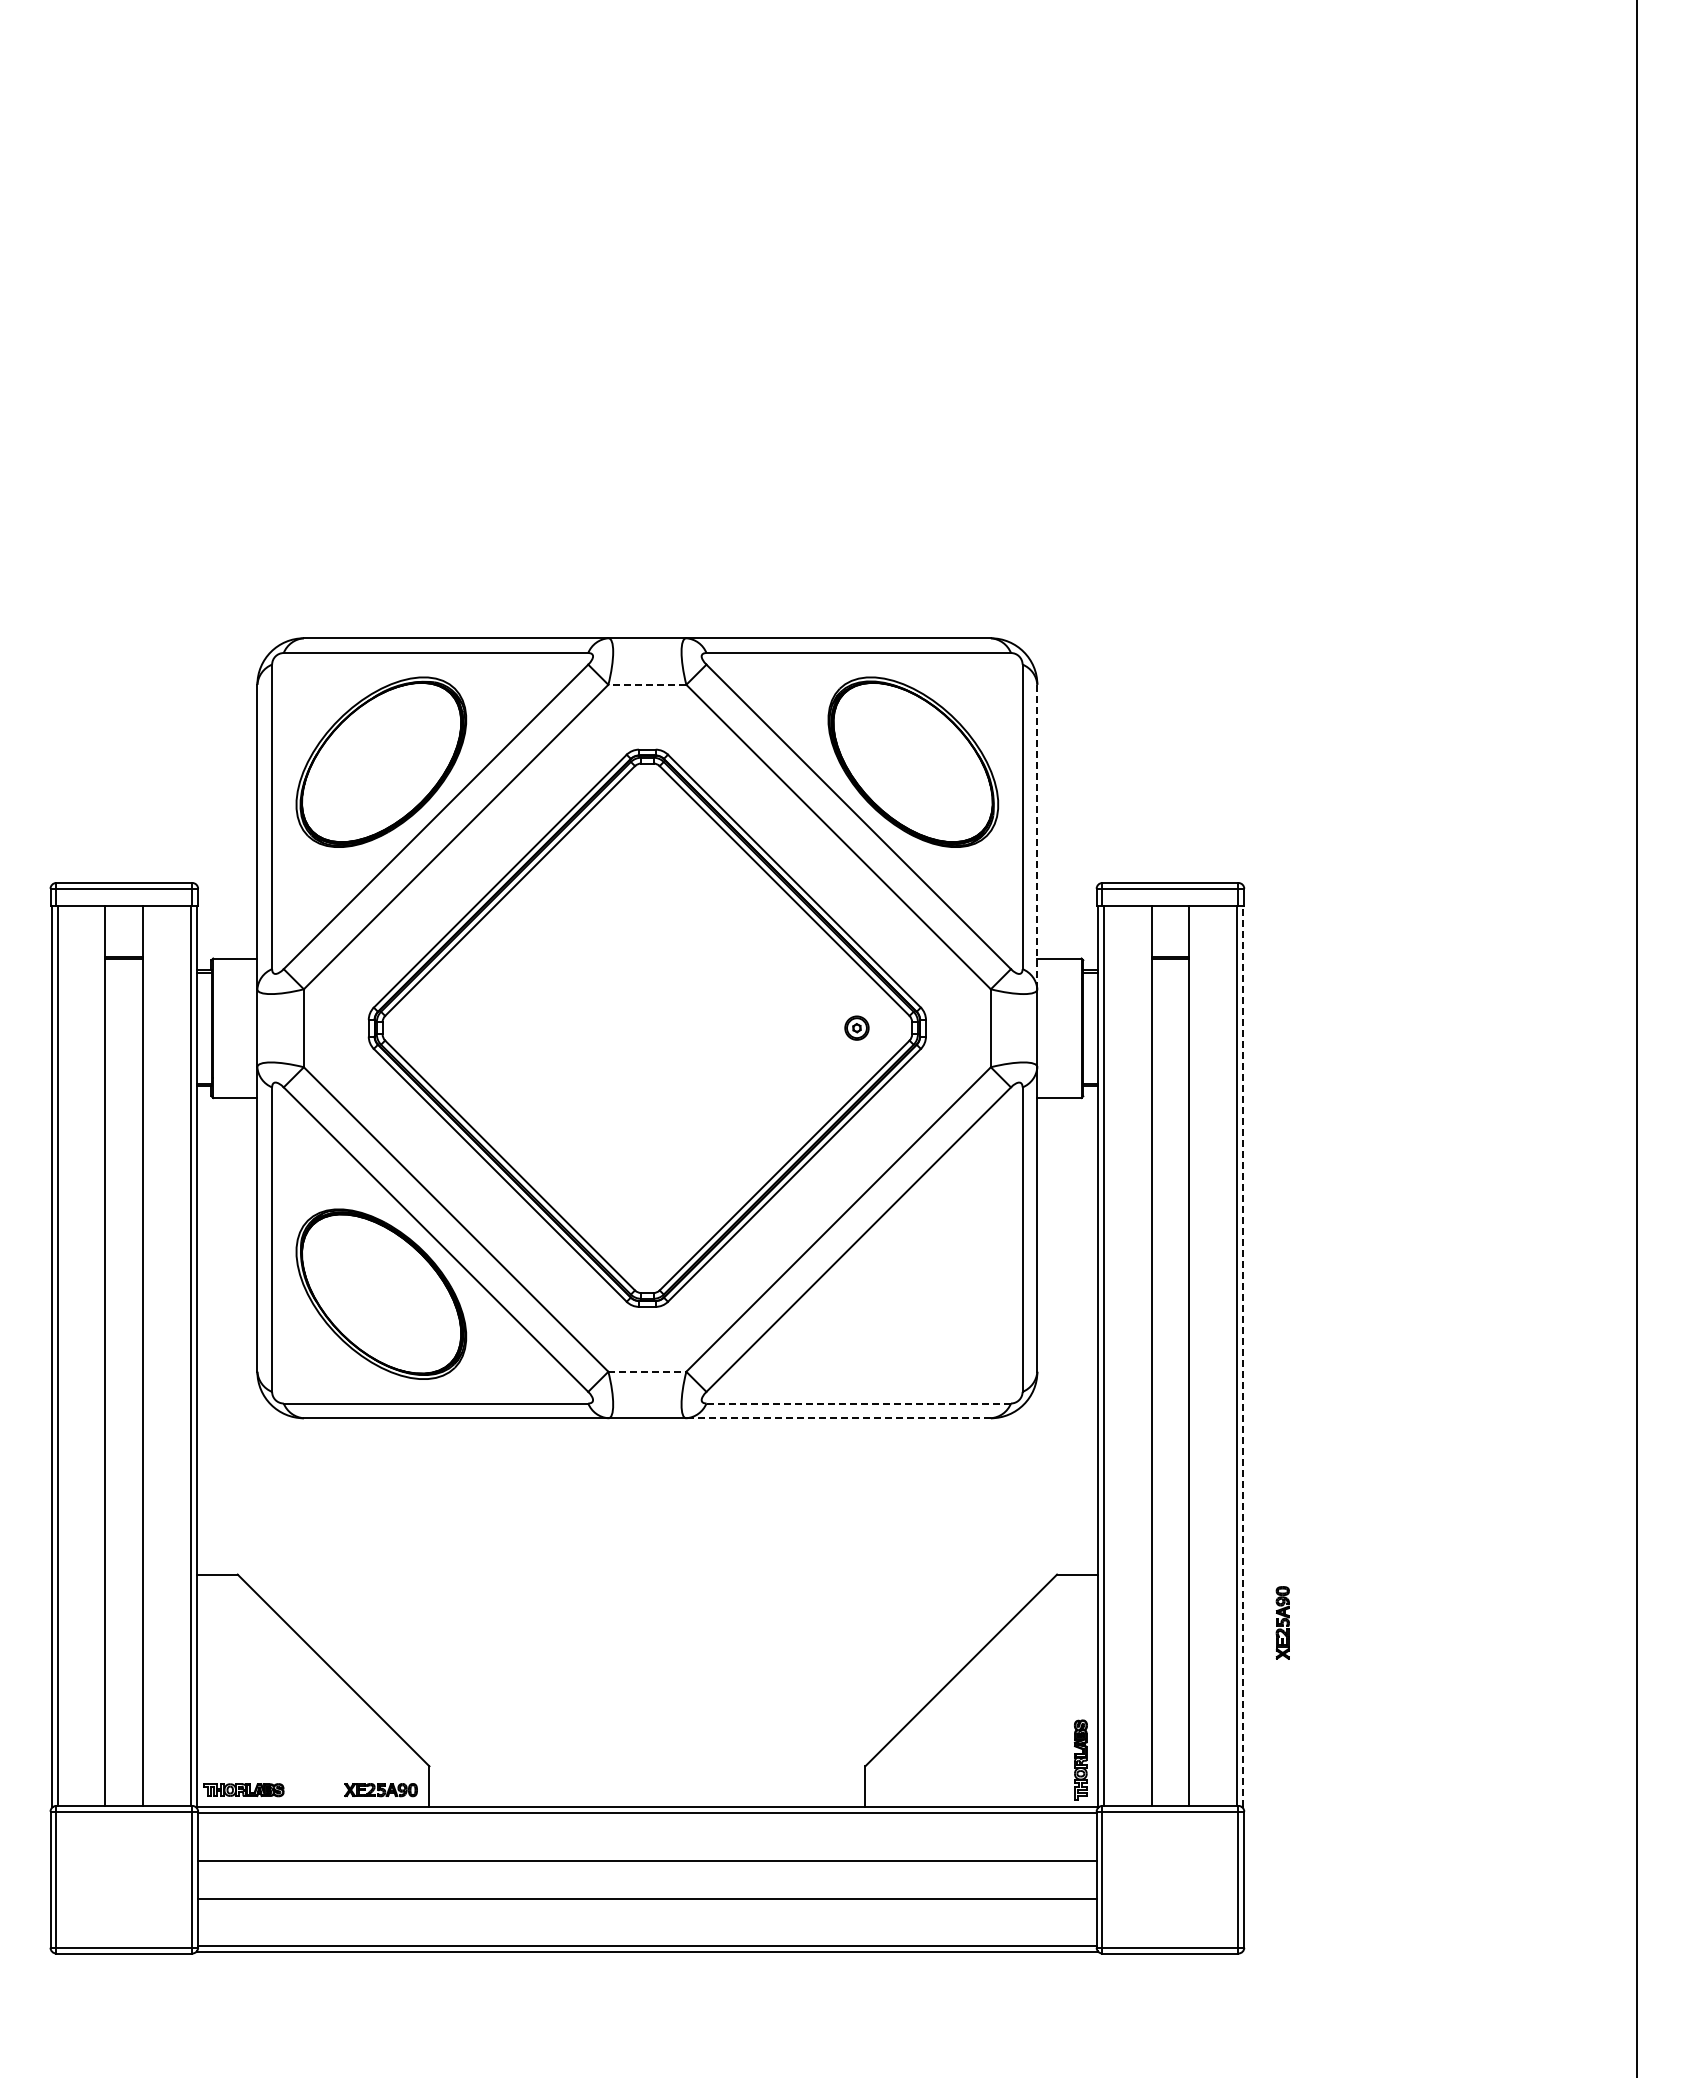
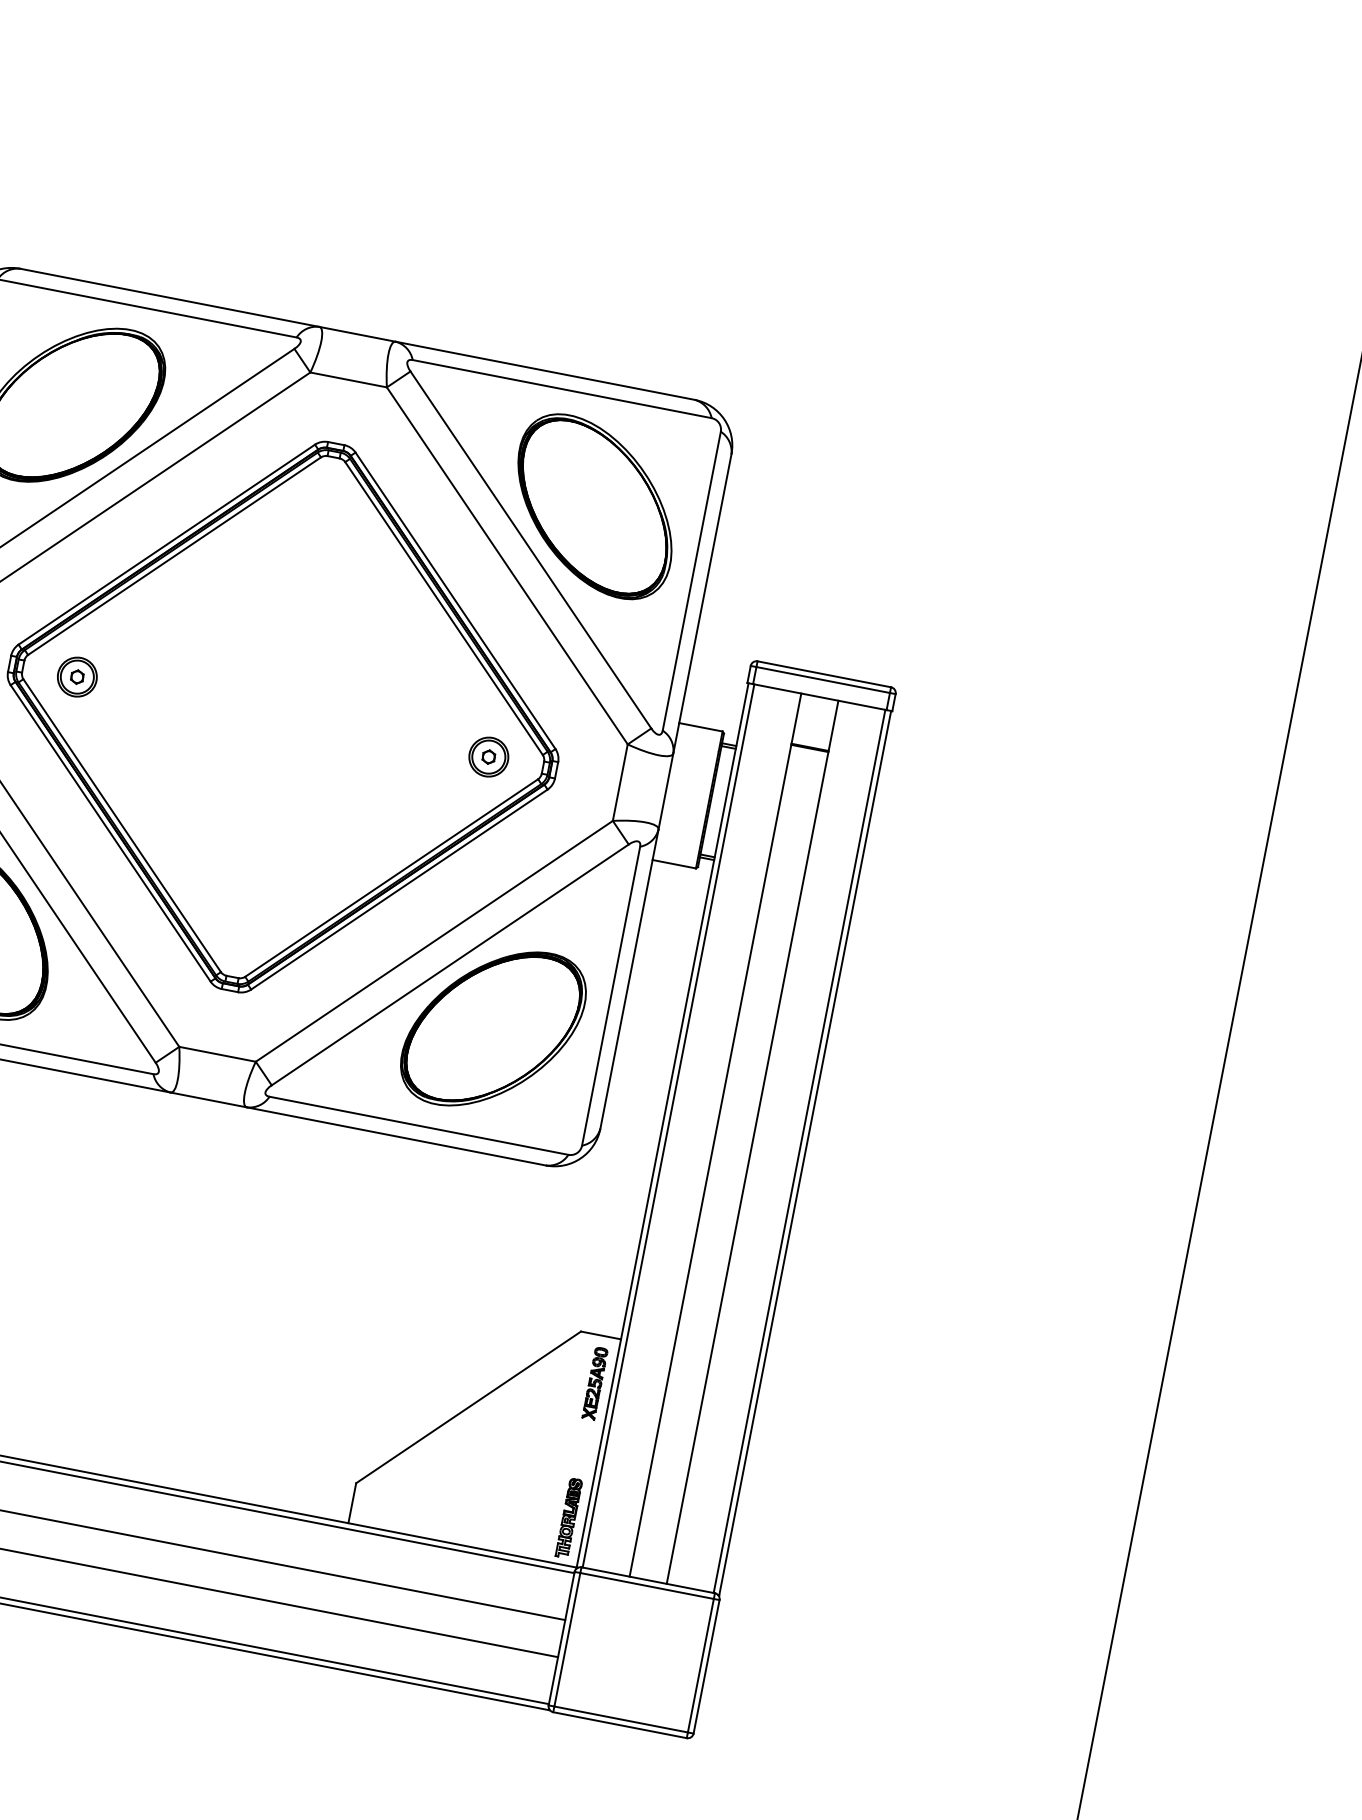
line: (647, 684) -> (348, 379), dashed -> solid
line: (1037, 837) -> (702, 604), dashed -> solid
part: (437, 1027) -> (77, 676), added
part: (856, 1027) -> (488, 756), size x1.67
part: (913, 1293) -> (493, 1028), added
line: (1243, 1356) -> (805, 1153), dashed -> solid
line: (647, 1371) -> (217, 1054), dashed -> solid
line: (859, 1403) -> (419, 1125), dashed -> solid
line: (838, 1418) -> (396, 1136), dashed -> solid
part: (1282, 1622) -> (594, 1383), moved

